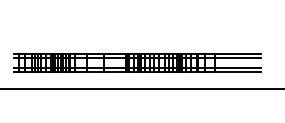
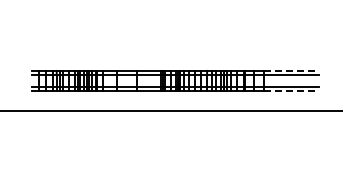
line: (238, 53) -> (292, 70), solid -> dashed
line: (238, 72) -> (292, 91), solid -> dashed

